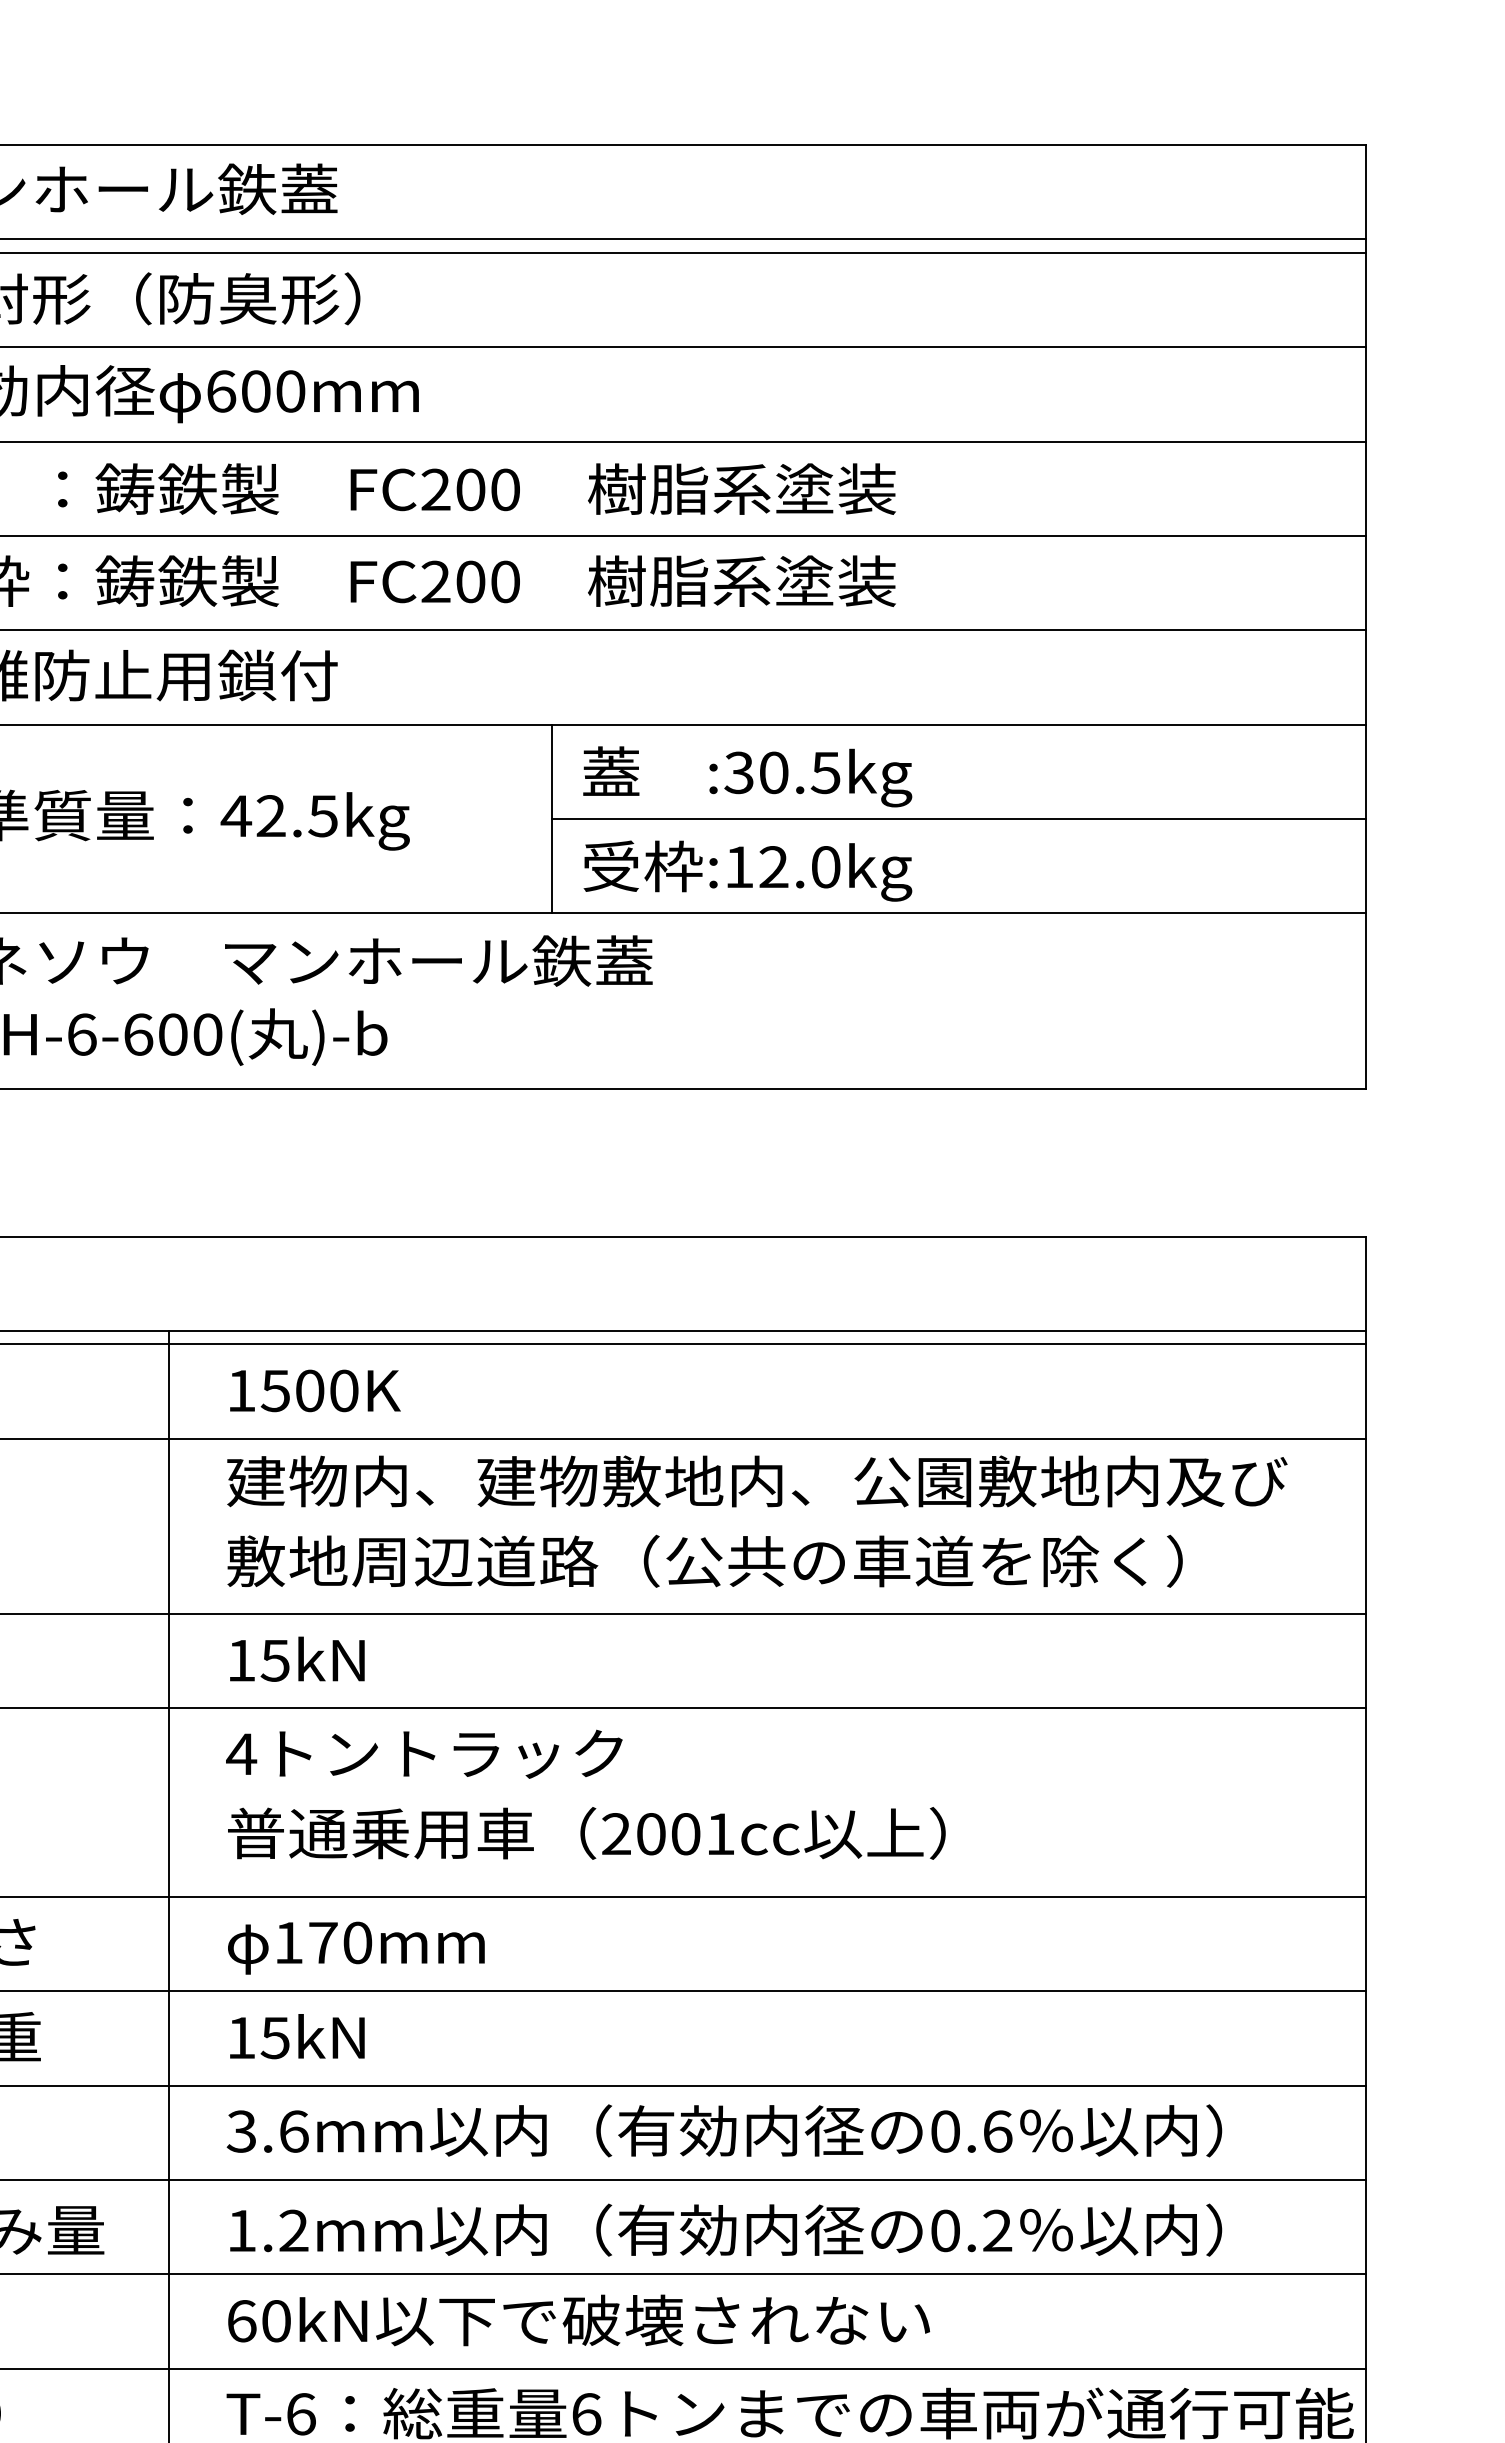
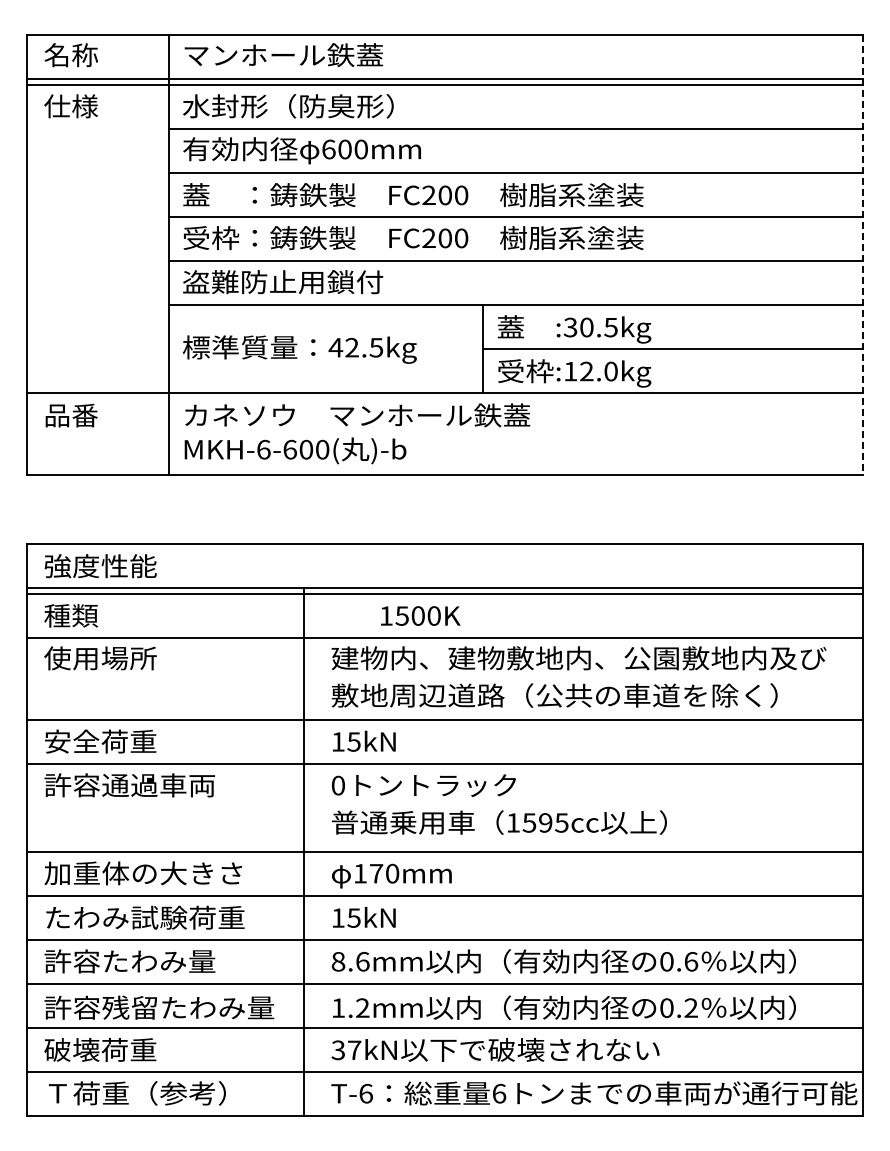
line: (1366, 618) -> (863, 255), solid -> dashed
text: (314, 1389) -> (420, 615), moved
text: (241, 1753) -> (338, 785), 4 -> 0
text: (668, 1833) -> (537, 822), 2001cc -> 1595cc
text: (241, 2130) -> (338, 961), 3.6mm -> 8.6mm
text: (259, 2321) -> (346, 1050), 60kN -> 37kN

